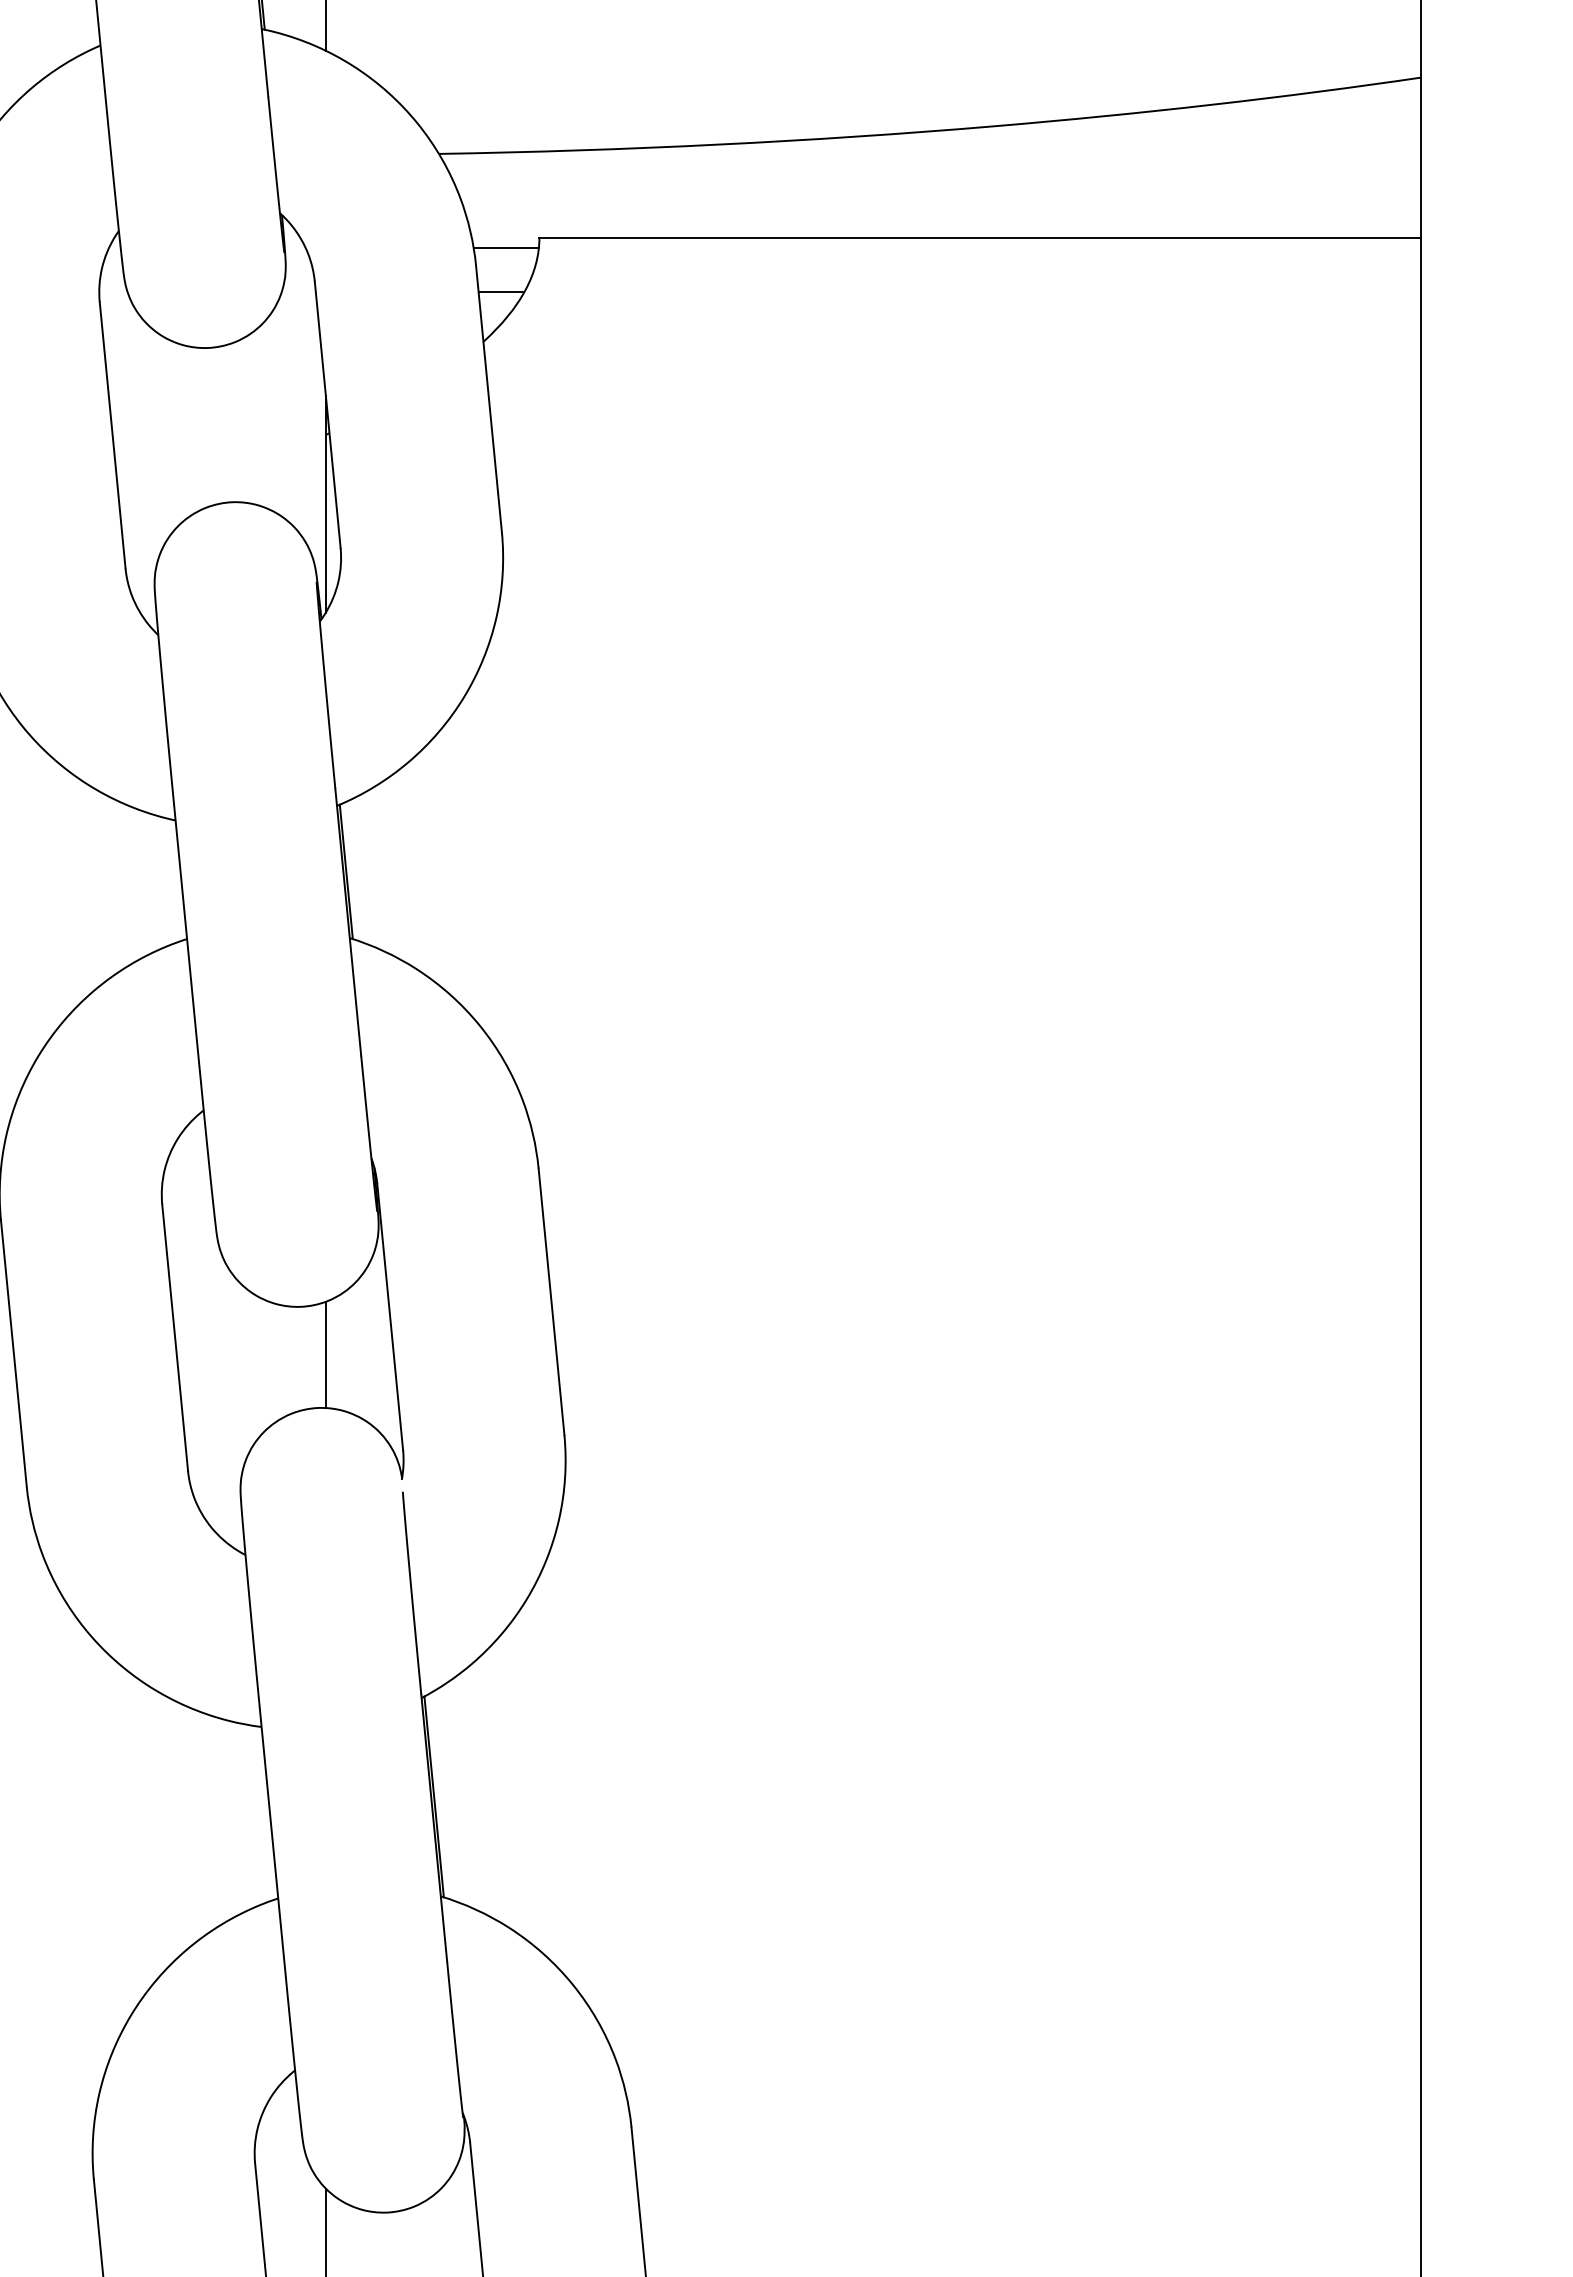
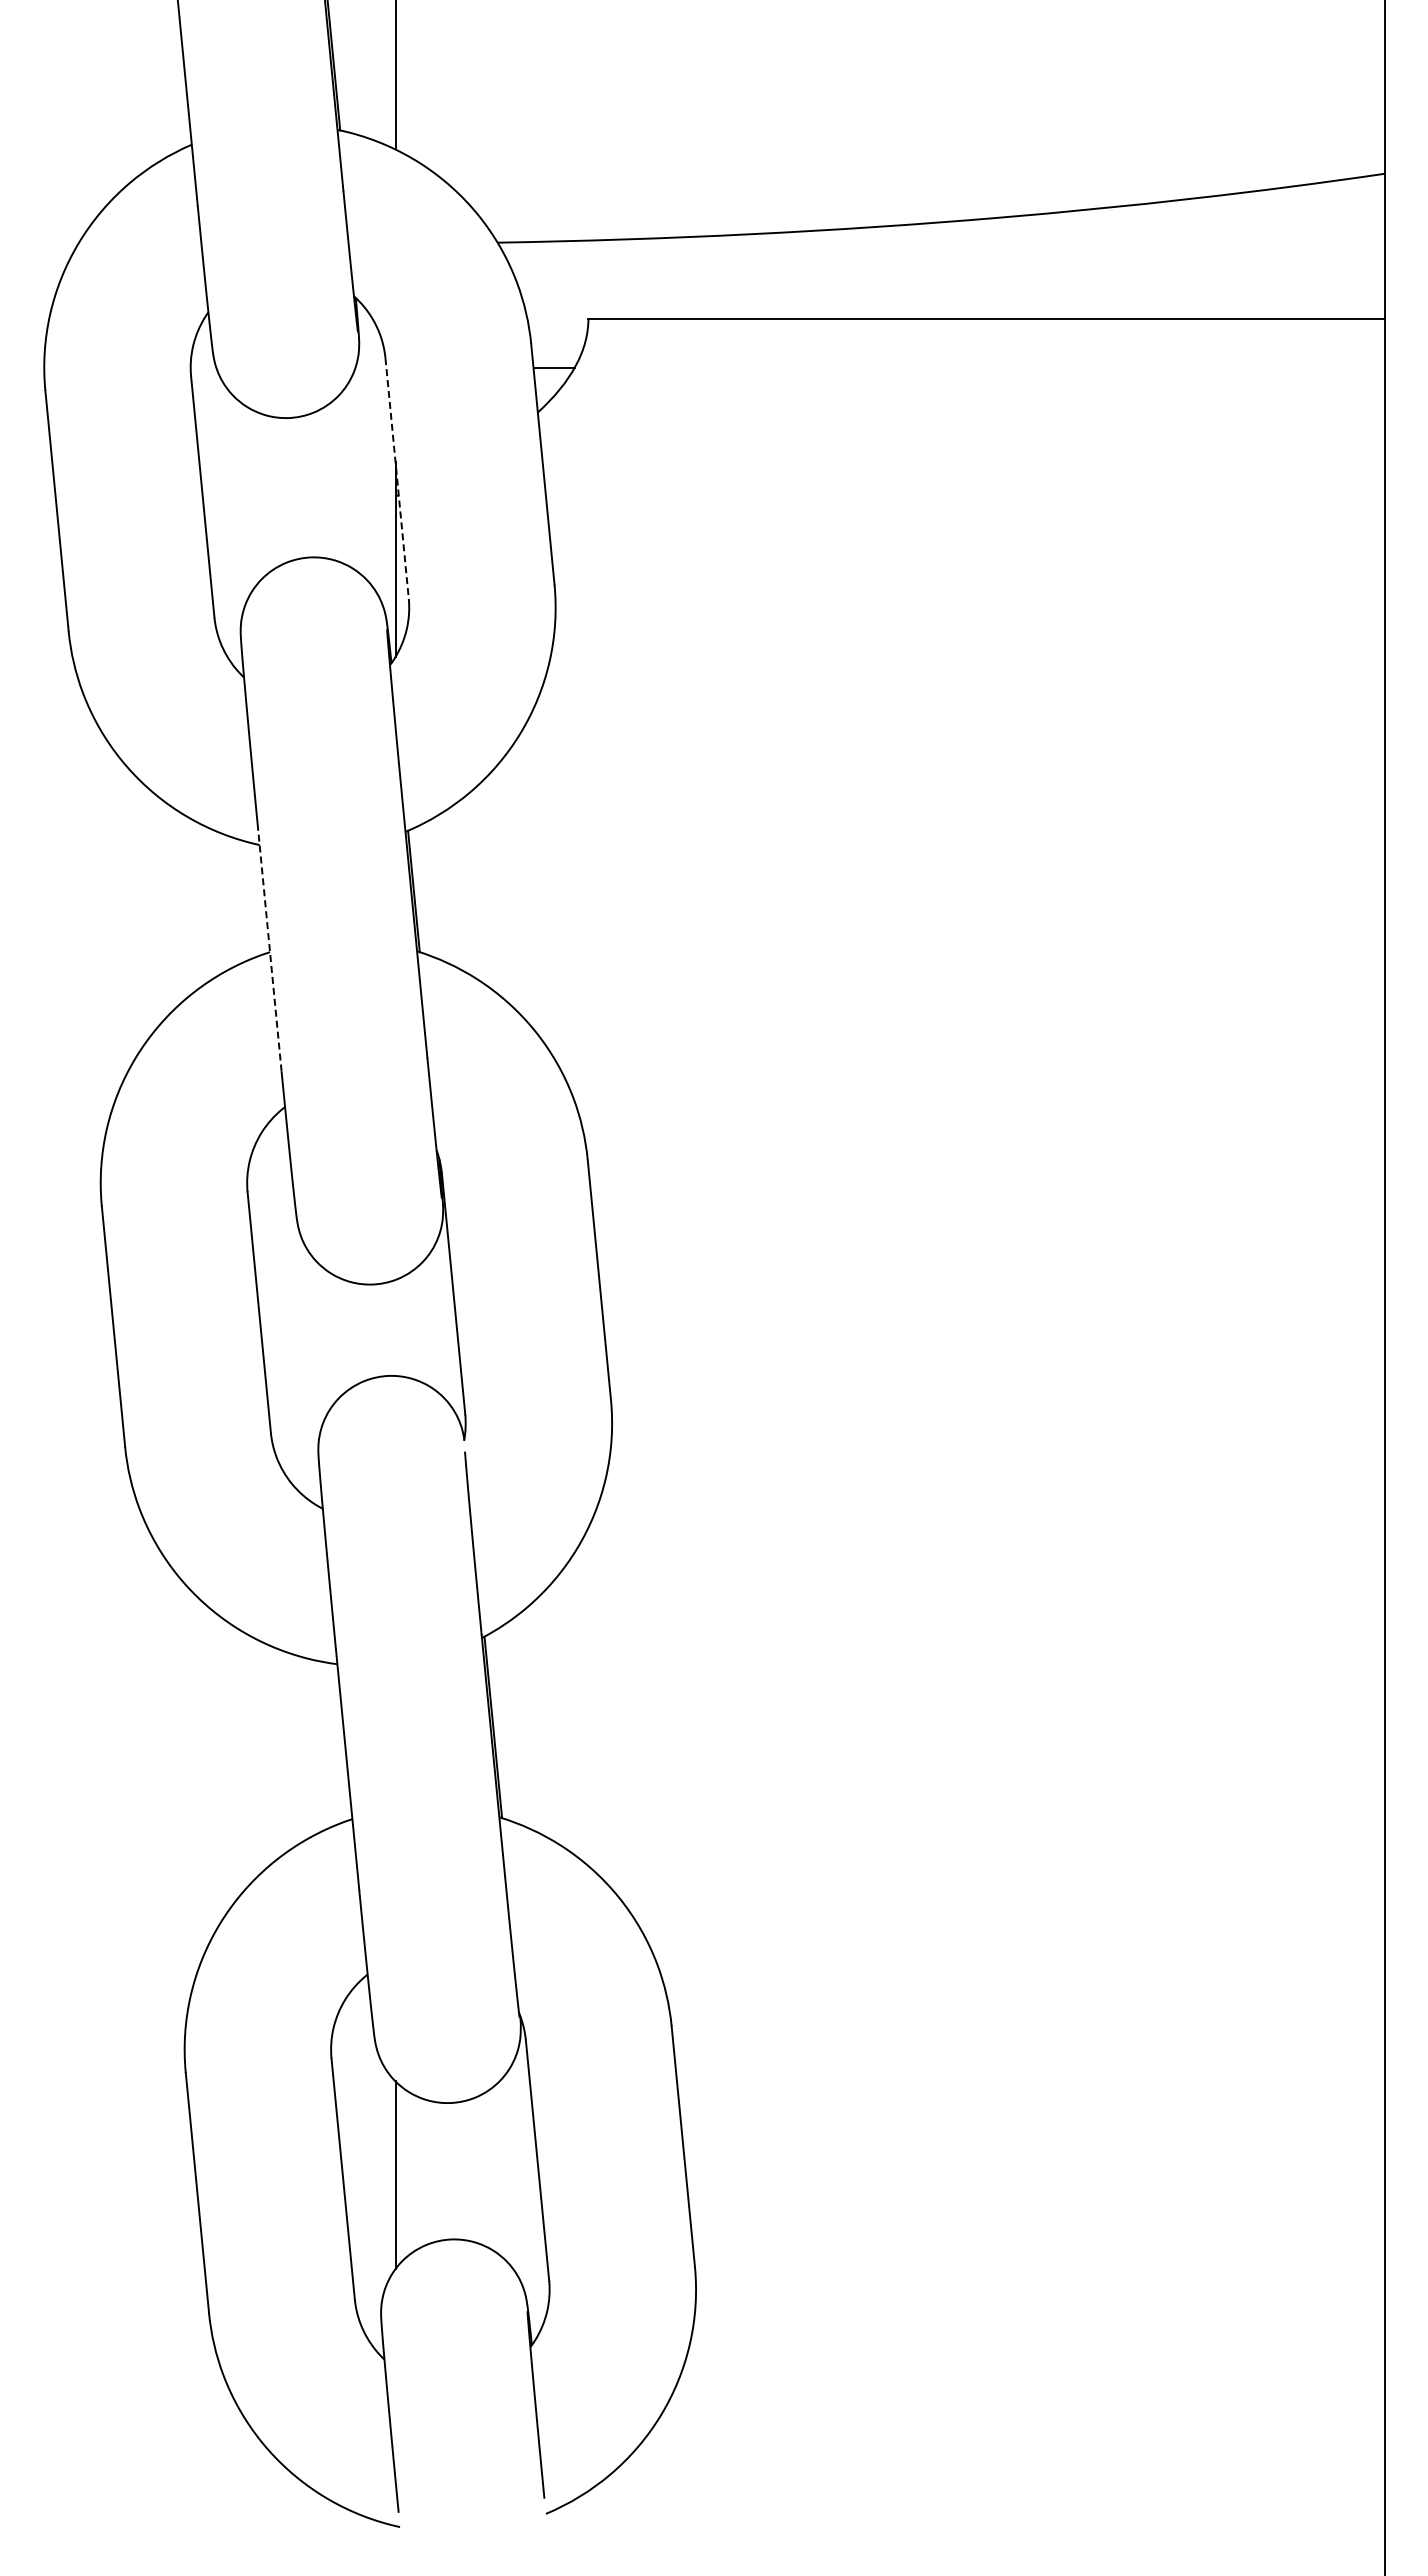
line: (506, 247) -> (558, 327), removed
line: (328, 414) -> (397, 478), solid -> dashed
line: (186, 938) -> (269, 951), solid -> dashed
line: (325, 1354) -> (395, 1327), removed

